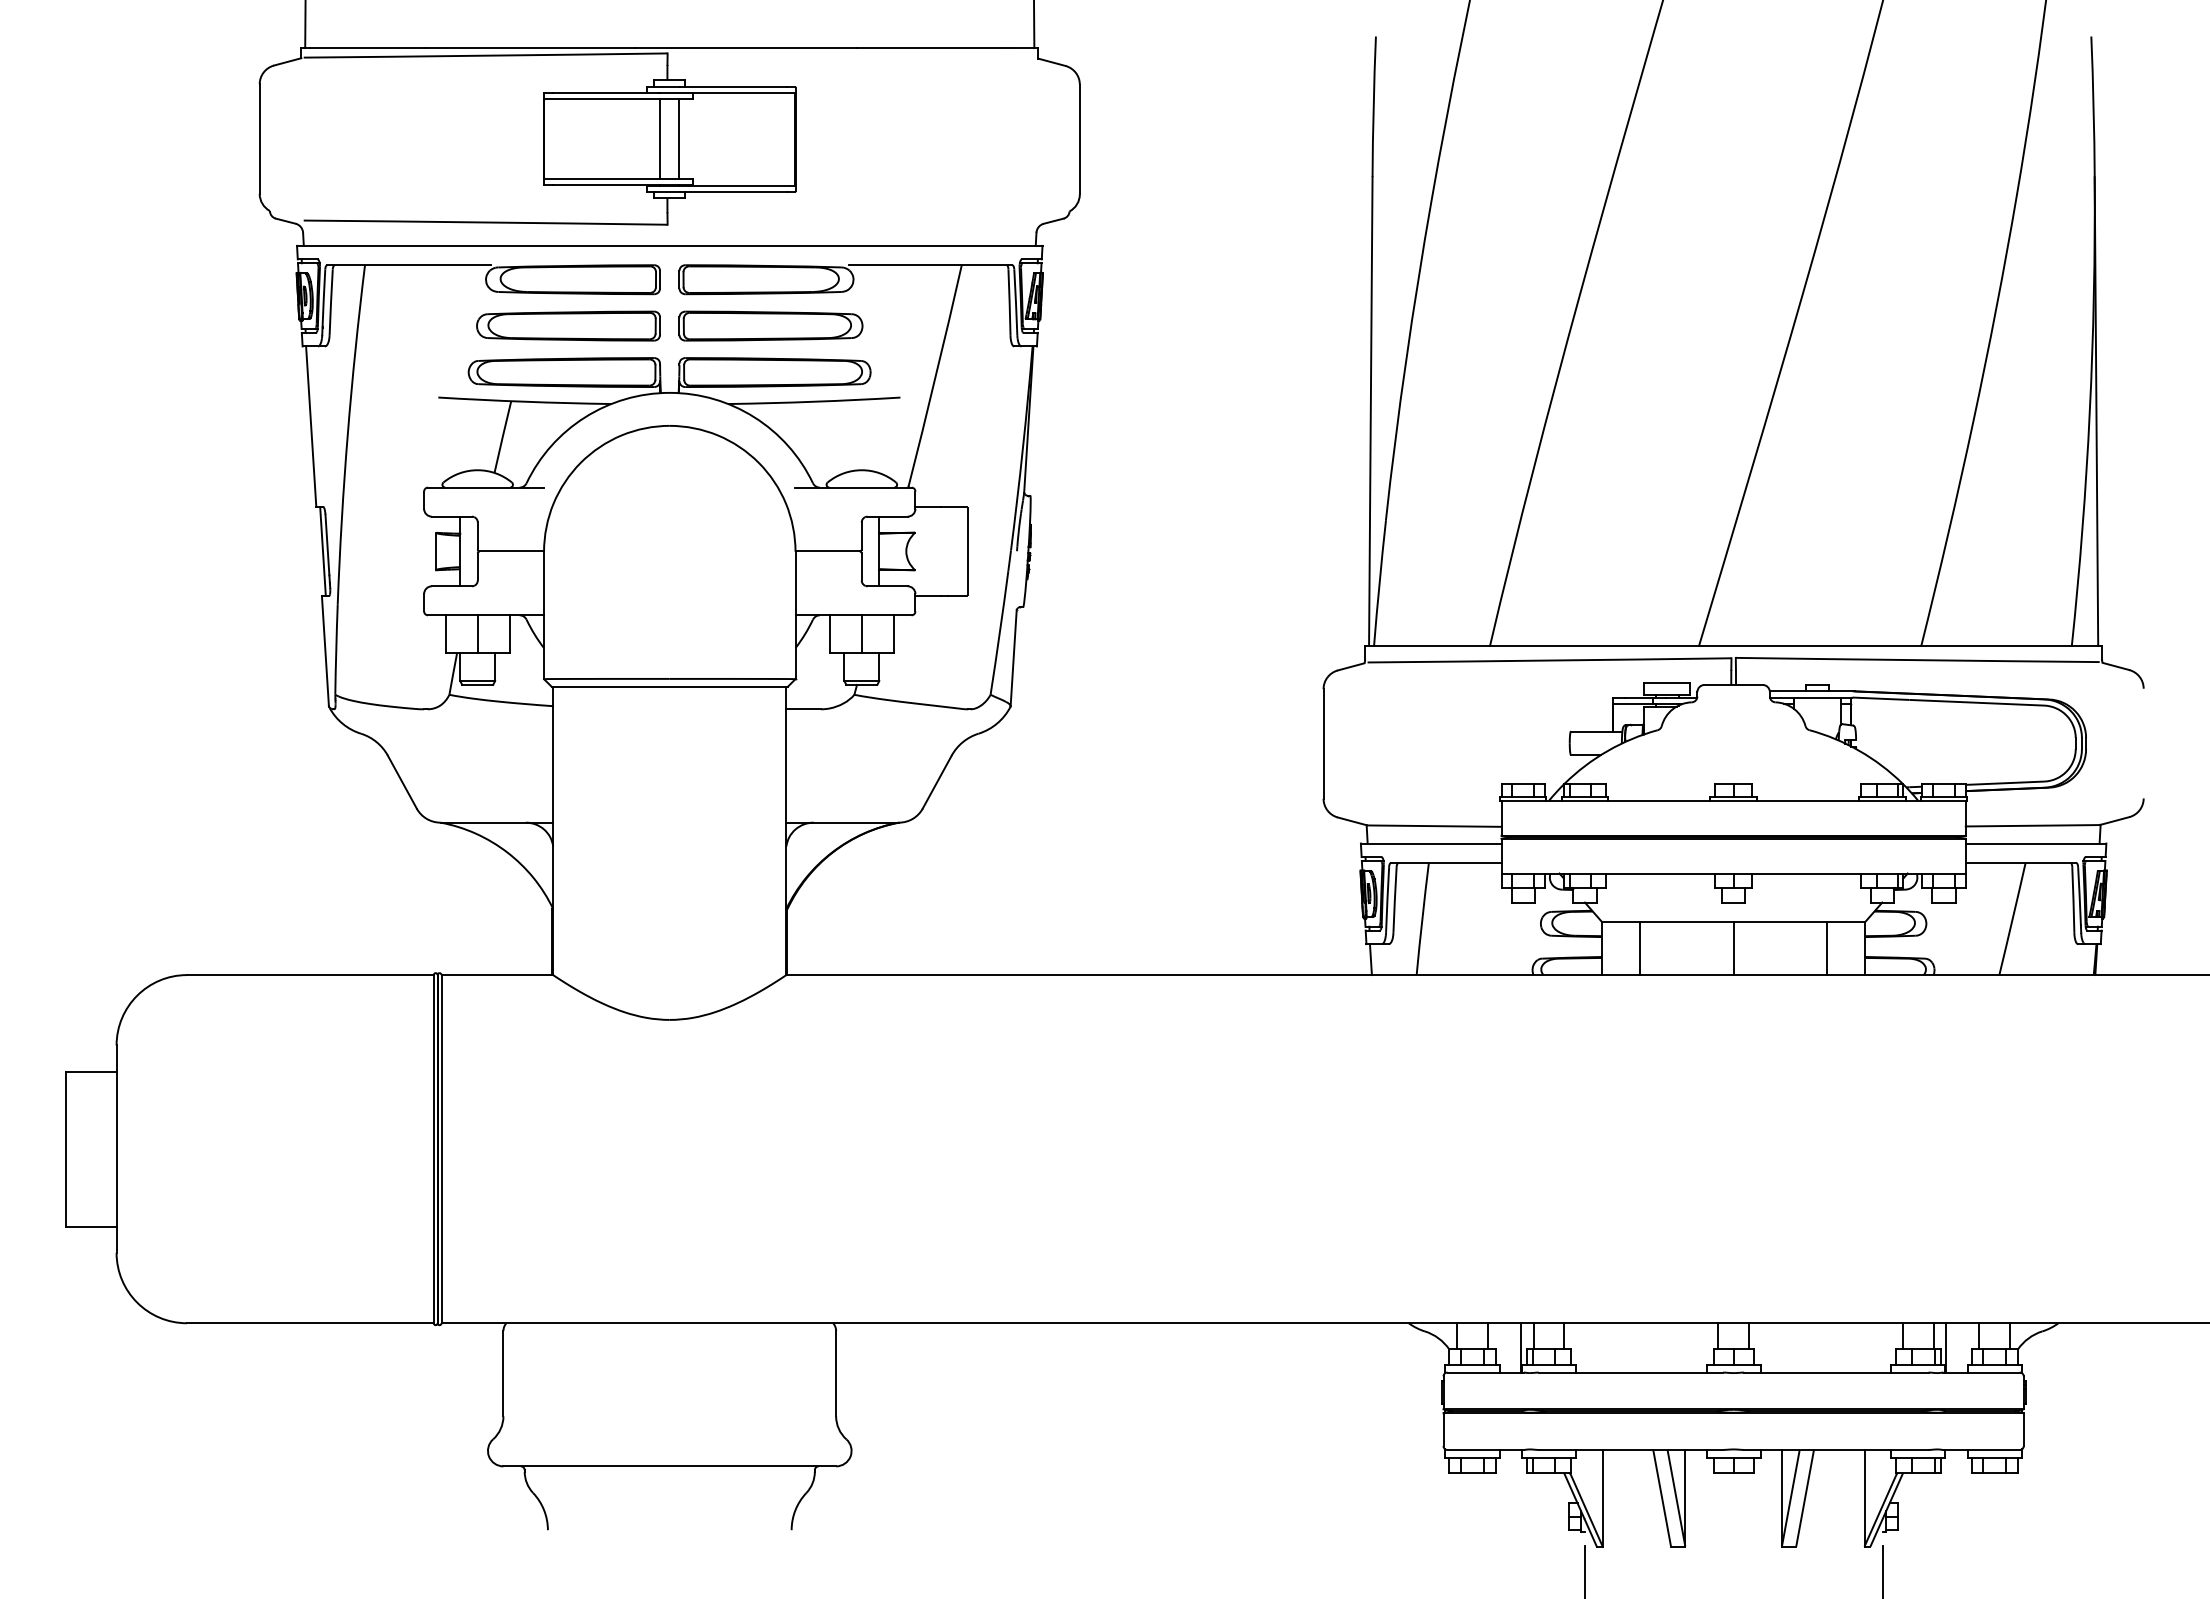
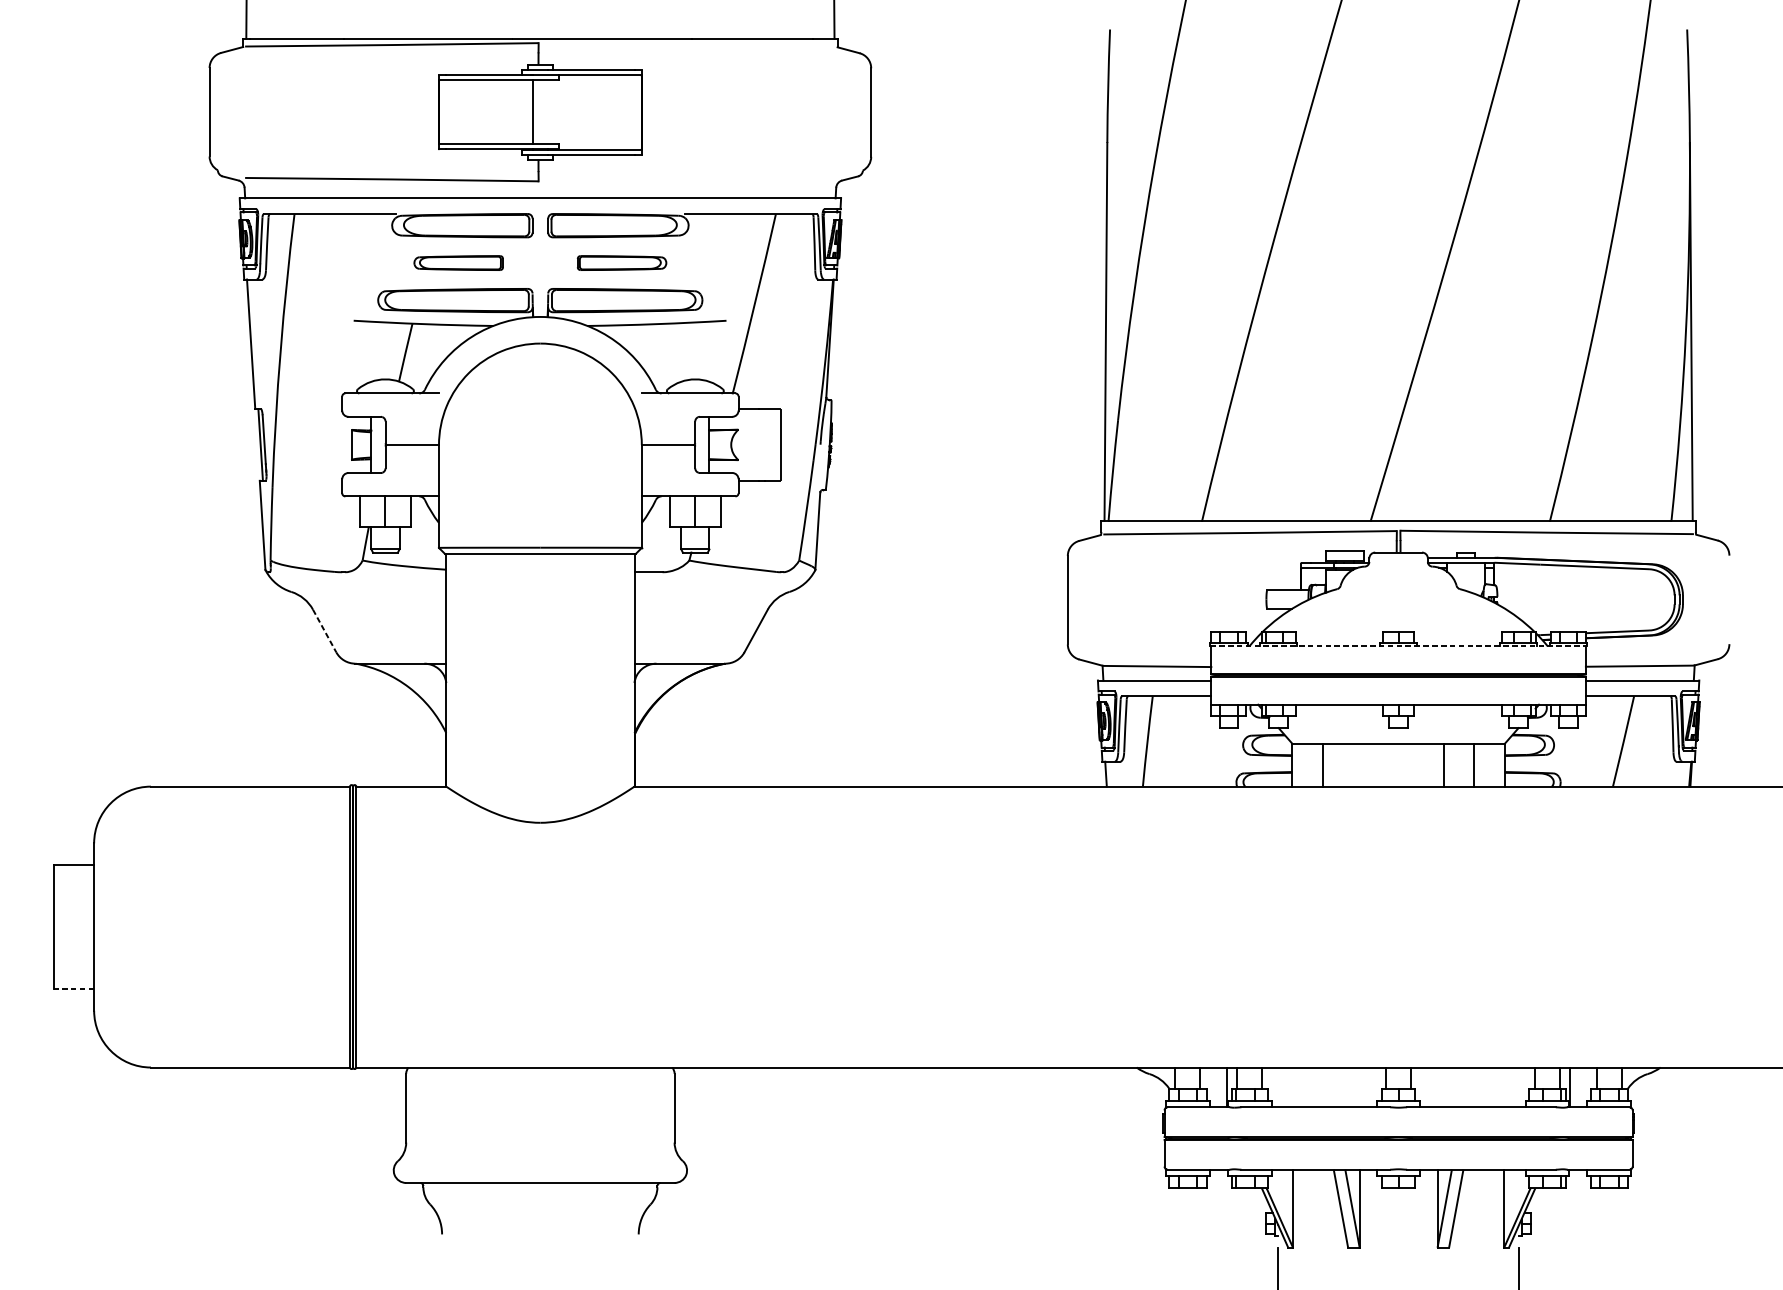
line: (679, 138) -> (548, 111), removed
part: (568, 325) -> (458, 262), size x0.6
part: (770, 325) -> (621, 262), size x0.6
line: (402, 782) -> (324, 631), solid -> dashed
line: (1733, 801) -> (1398, 646), solid -> dashed
line: (1733, 948) -> (1443, 765), moved
line: (90, 1226) -> (73, 989), solid -> dashed

